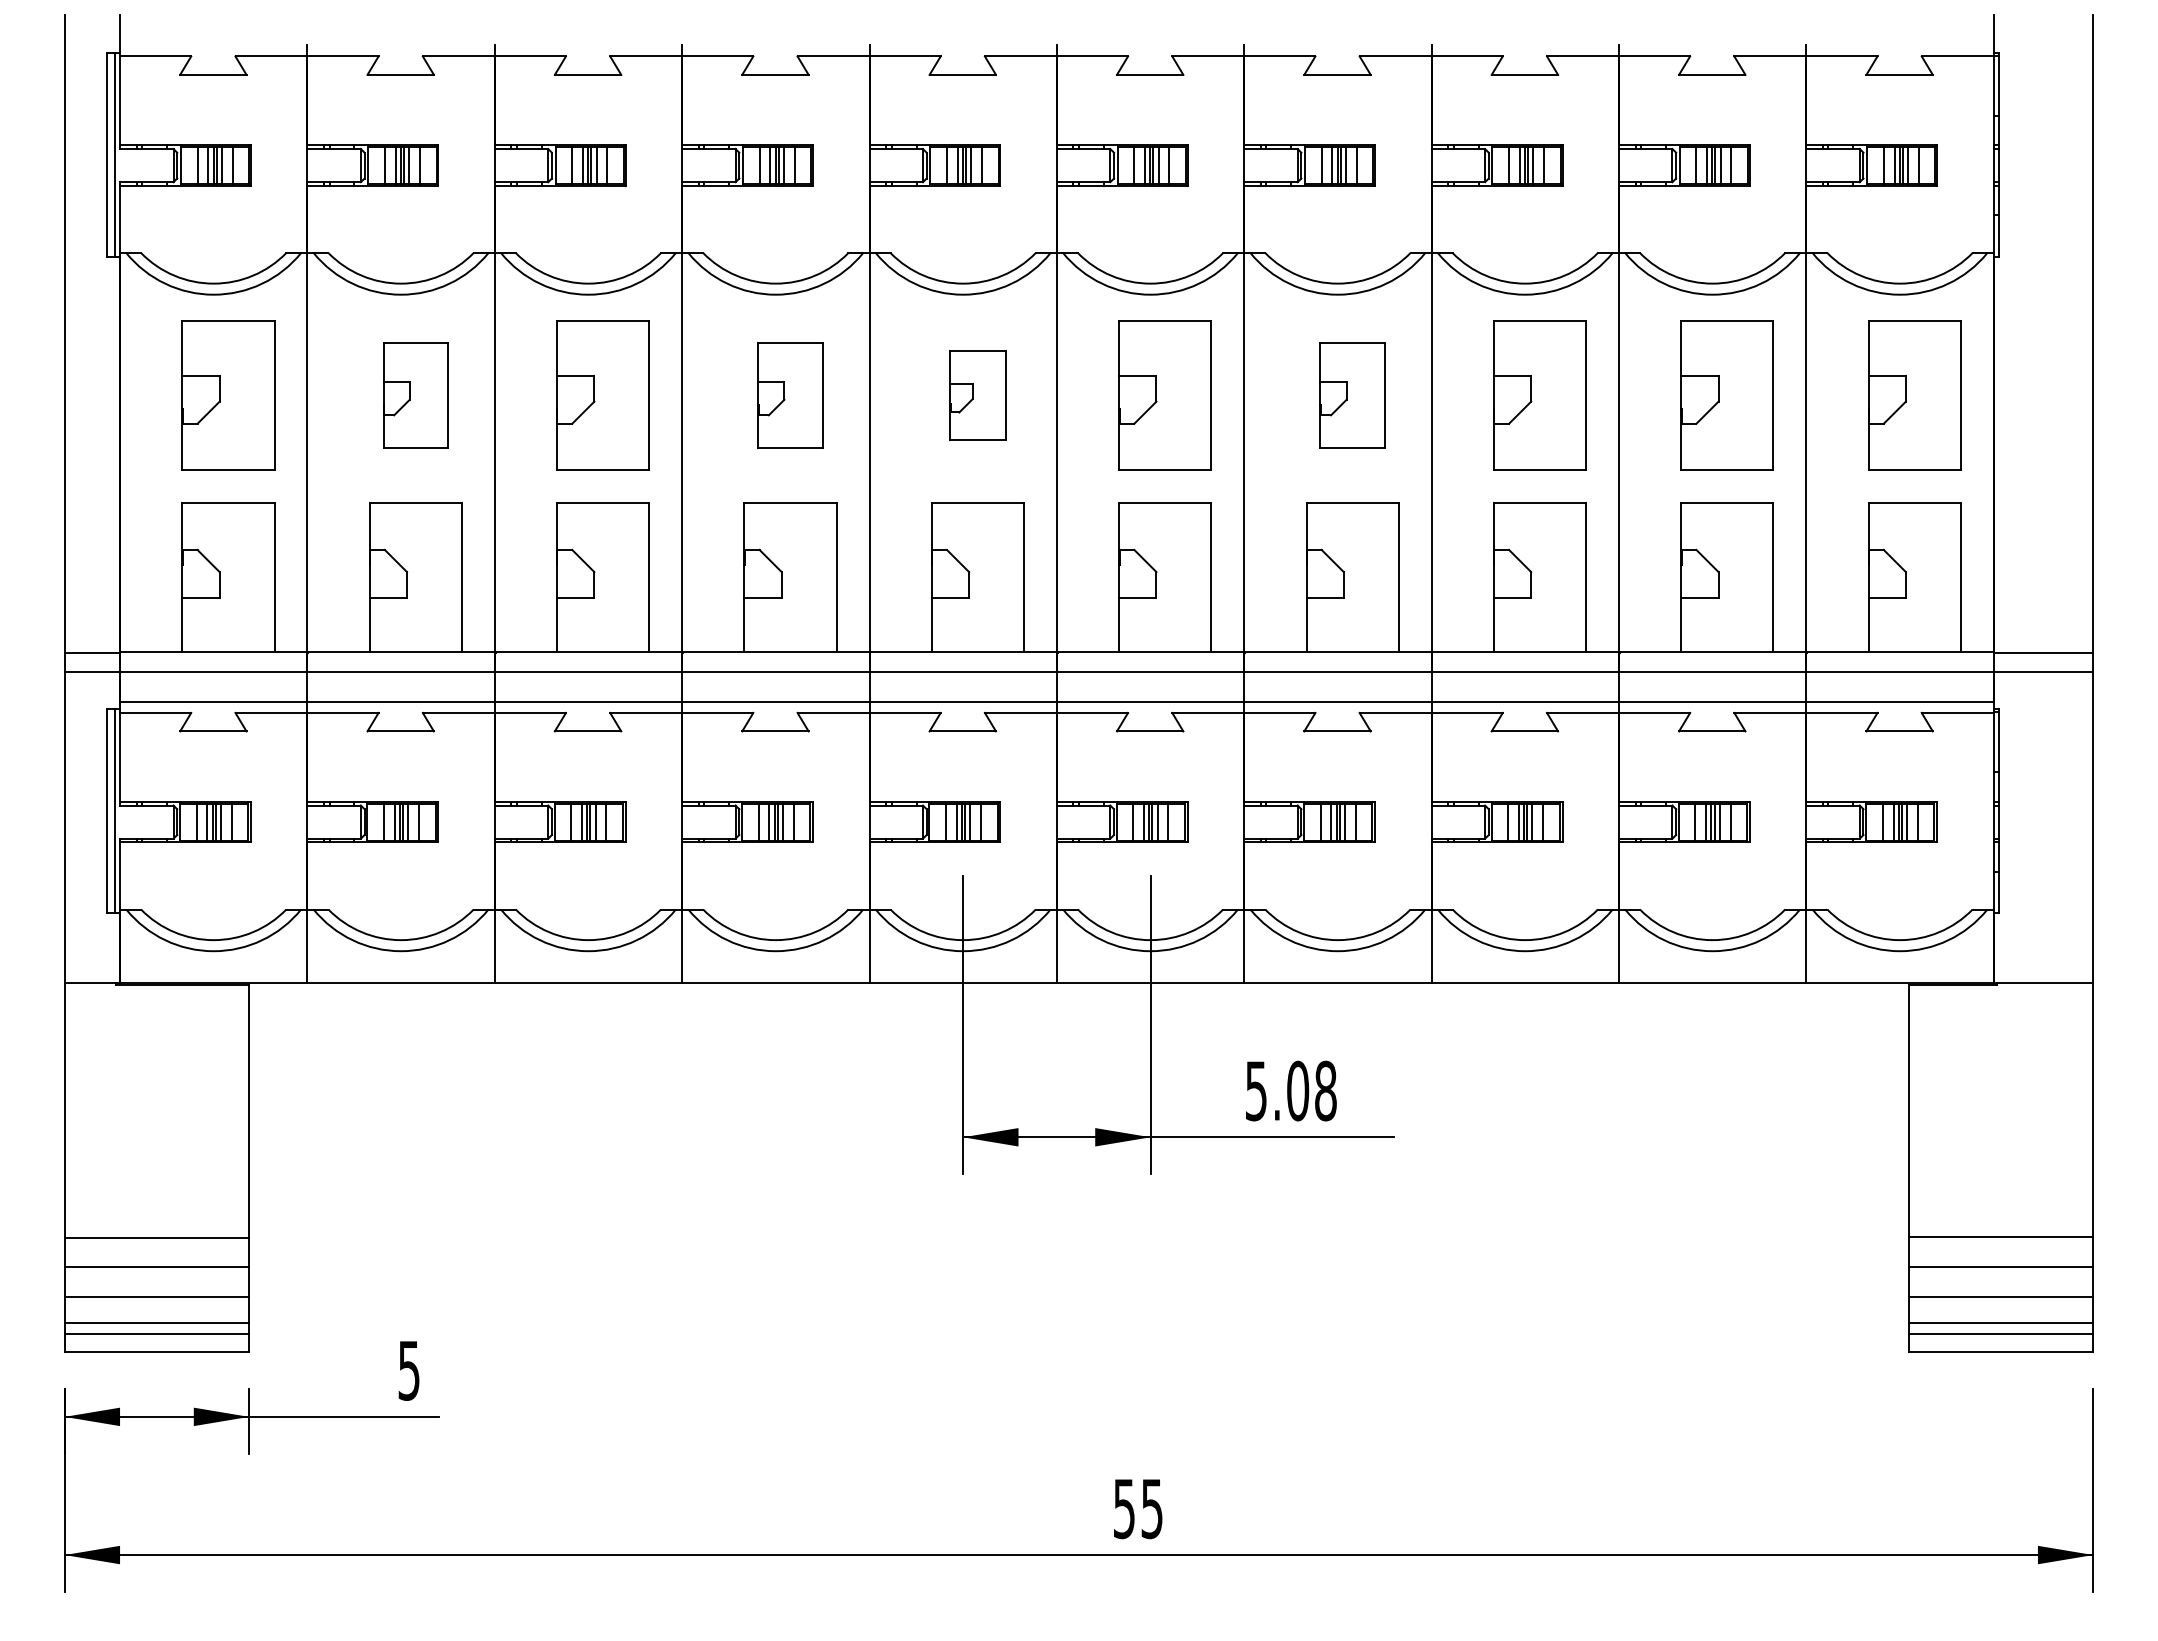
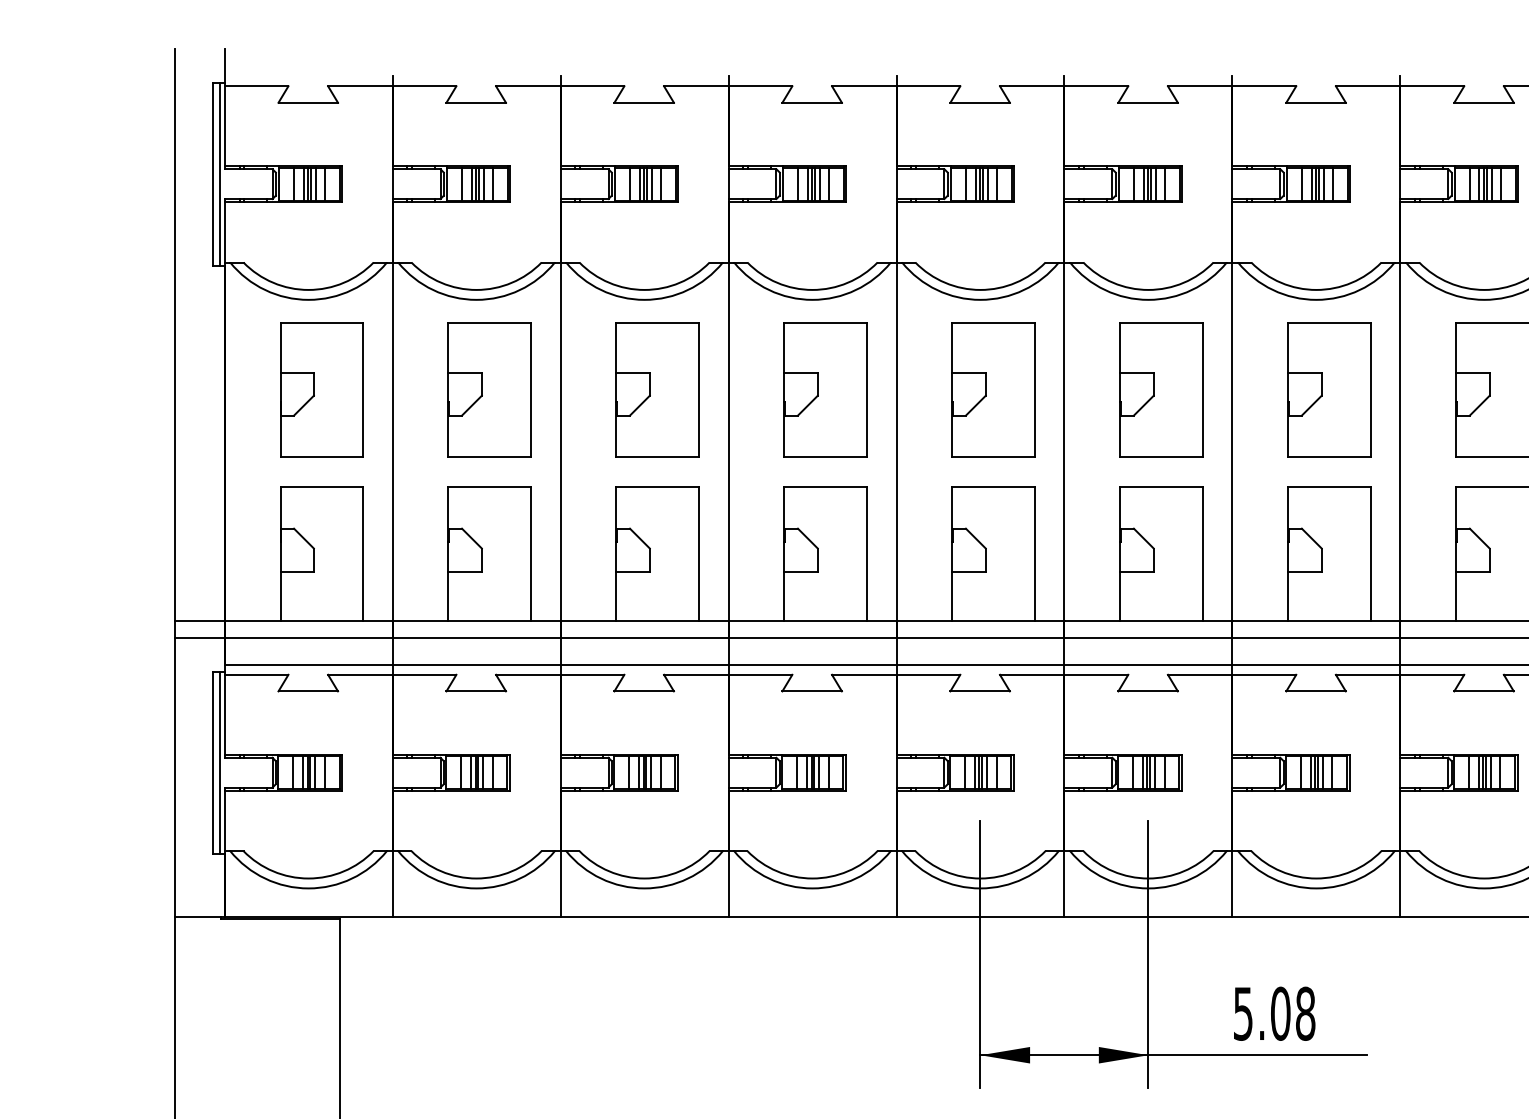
part: (415, 395) -> (489, 390), size x1.43
part: (790, 395) -> (825, 390), size x1.43
part: (977, 395) -> (993, 390), size x1.67
part: (1352, 395) -> (1329, 390), size x1.43

